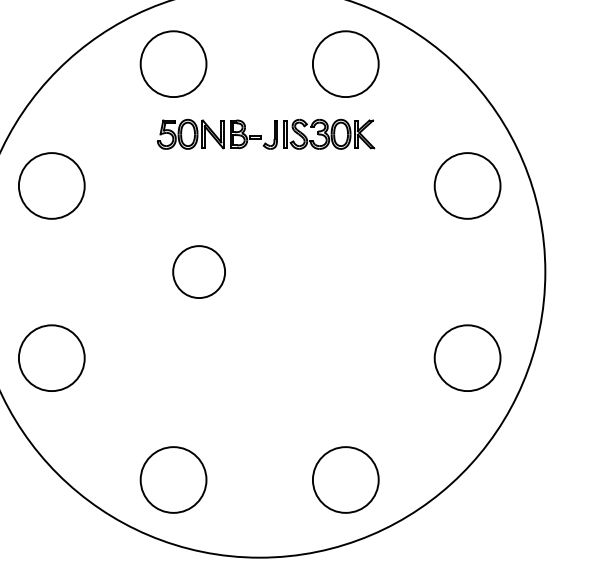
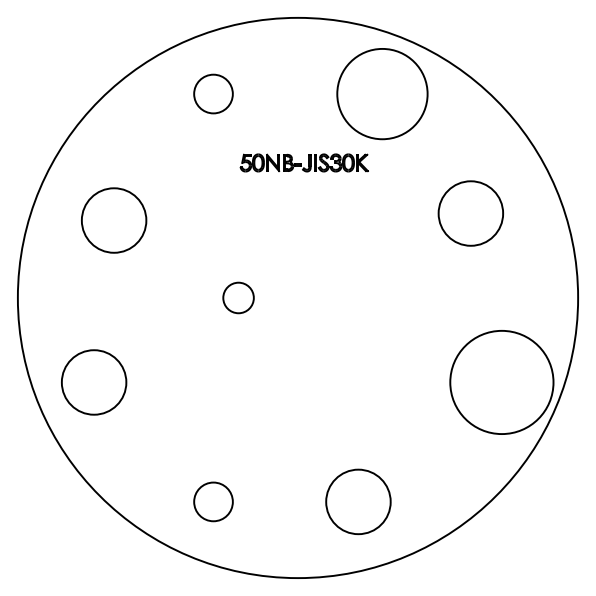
circle: (173, 63) -> (213, 93), size x0.6
circle: (345, 63) -> (382, 93), size x1.4
part: (266, 133) -> (304, 162), size x0.6
circle: (52, 185) -> (114, 220), moved
circle: (467, 185) -> (470, 213), moved
circle: (199, 271) -> (238, 297), size x0.6
circle: (467, 358) -> (501, 382), size x1.6
circle: (173, 479) -> (213, 501), size x0.6
circle: (345, 479) -> (358, 501), moved

